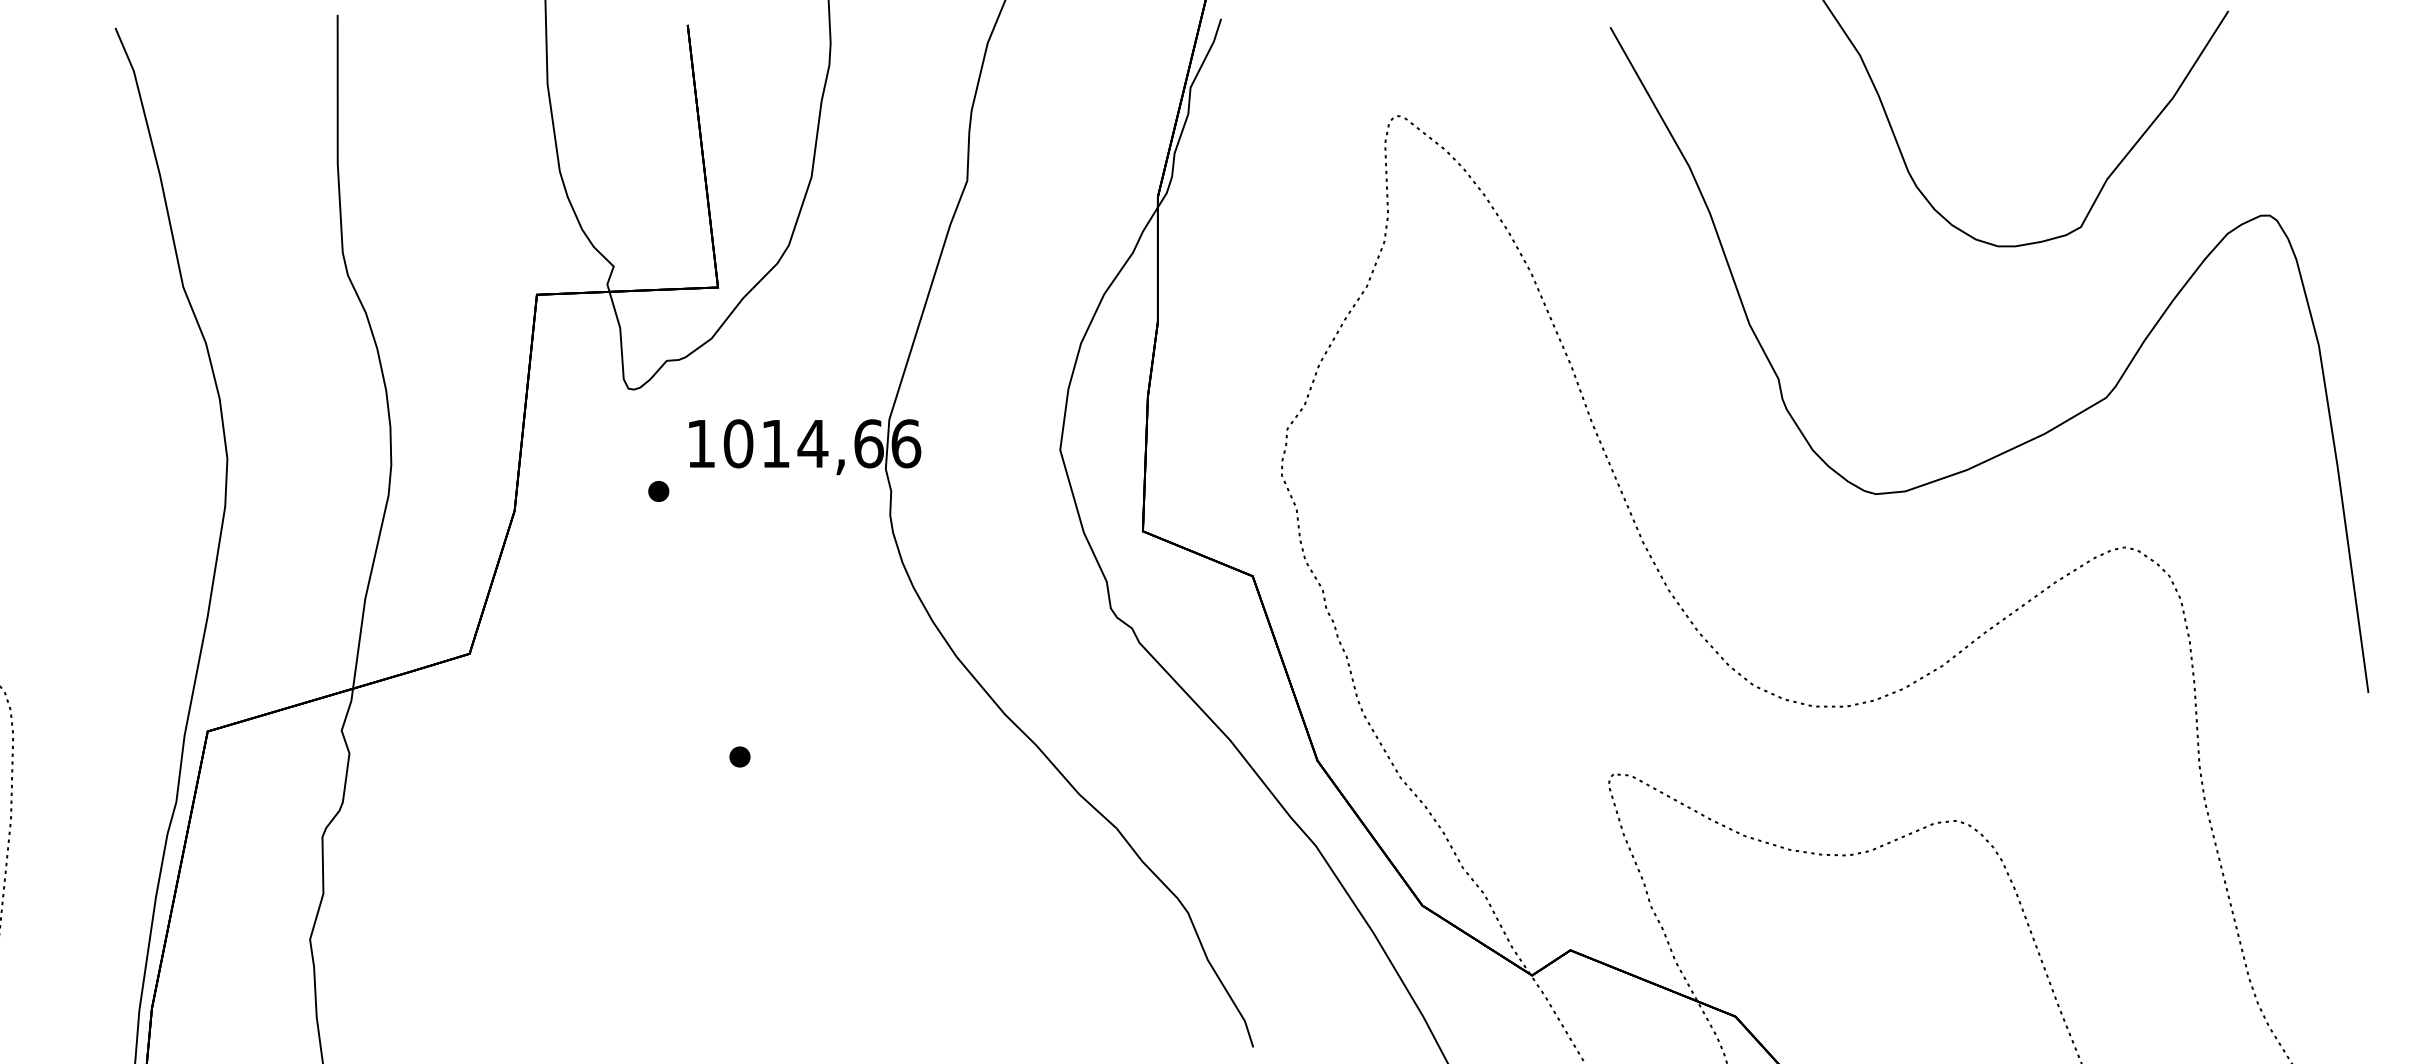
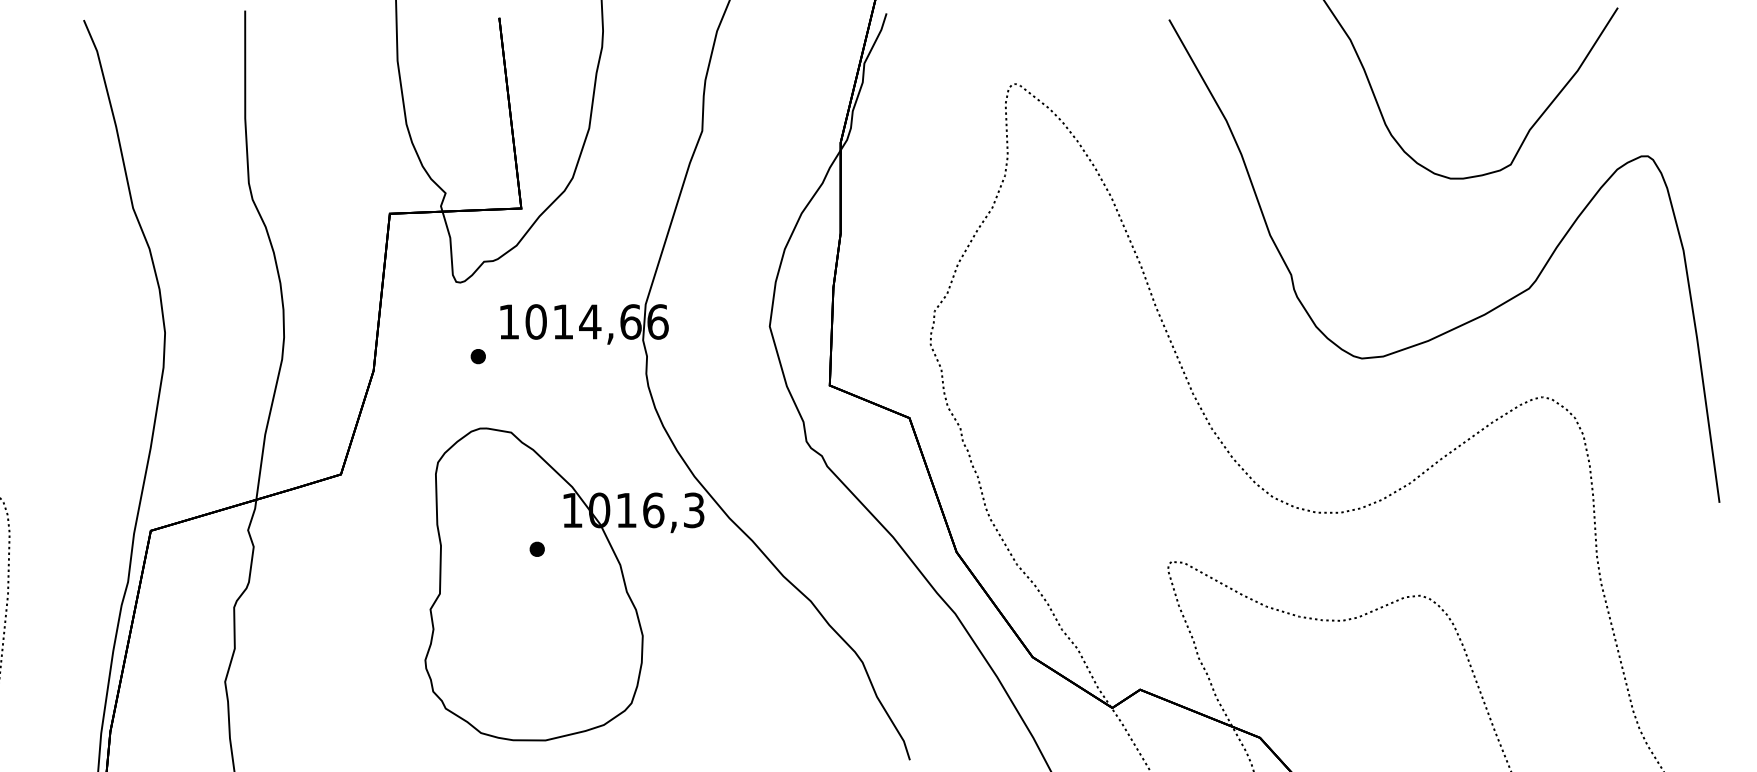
part: (777, 805) -> (564, 584), added

